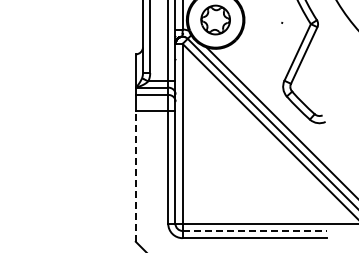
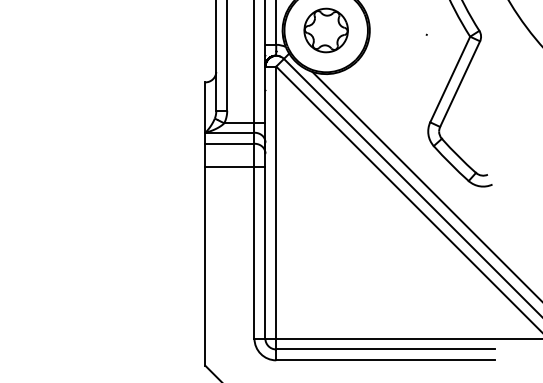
line: (135, 176) -> (204, 267), dashed -> solid
line: (255, 230) -> (386, 348), dashed -> solid

